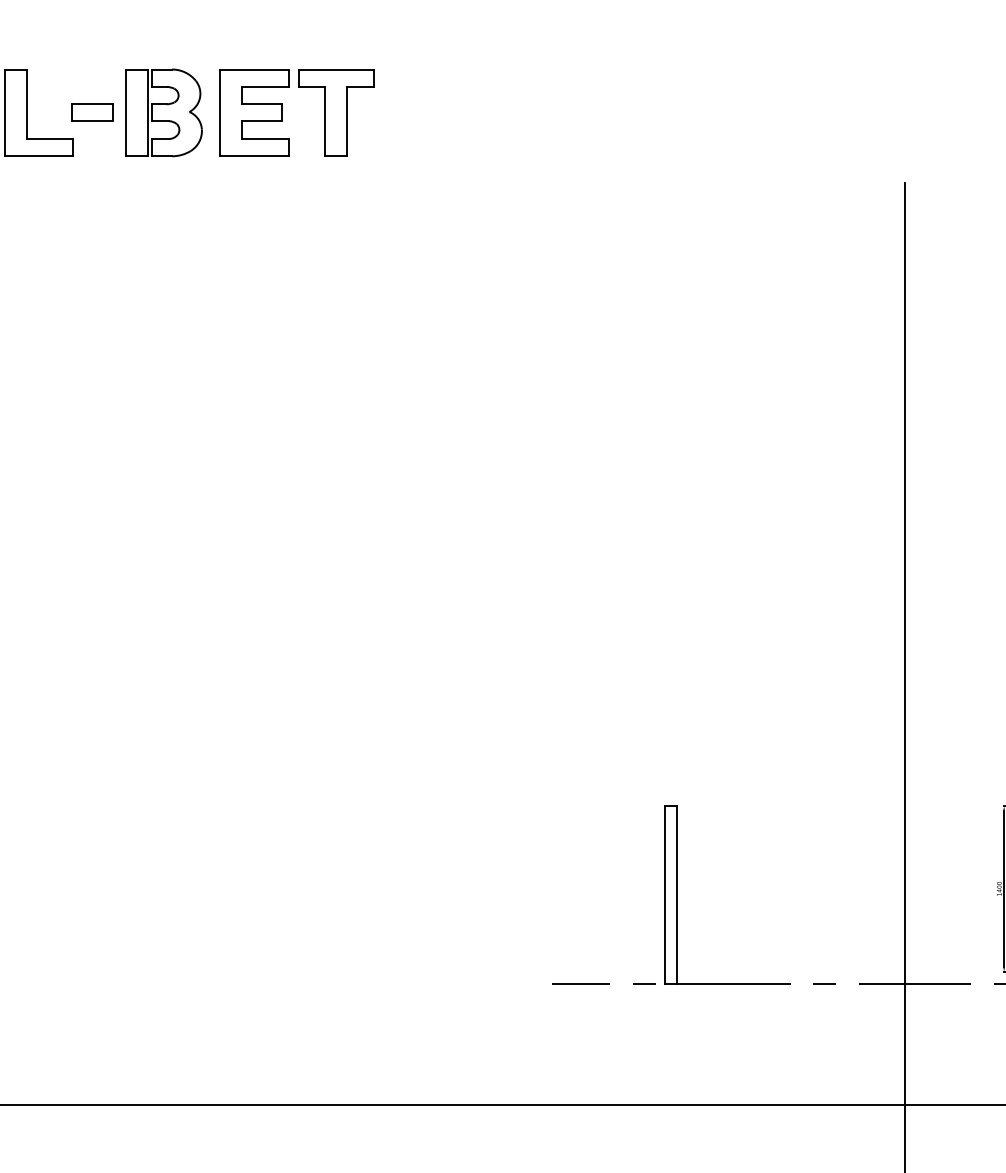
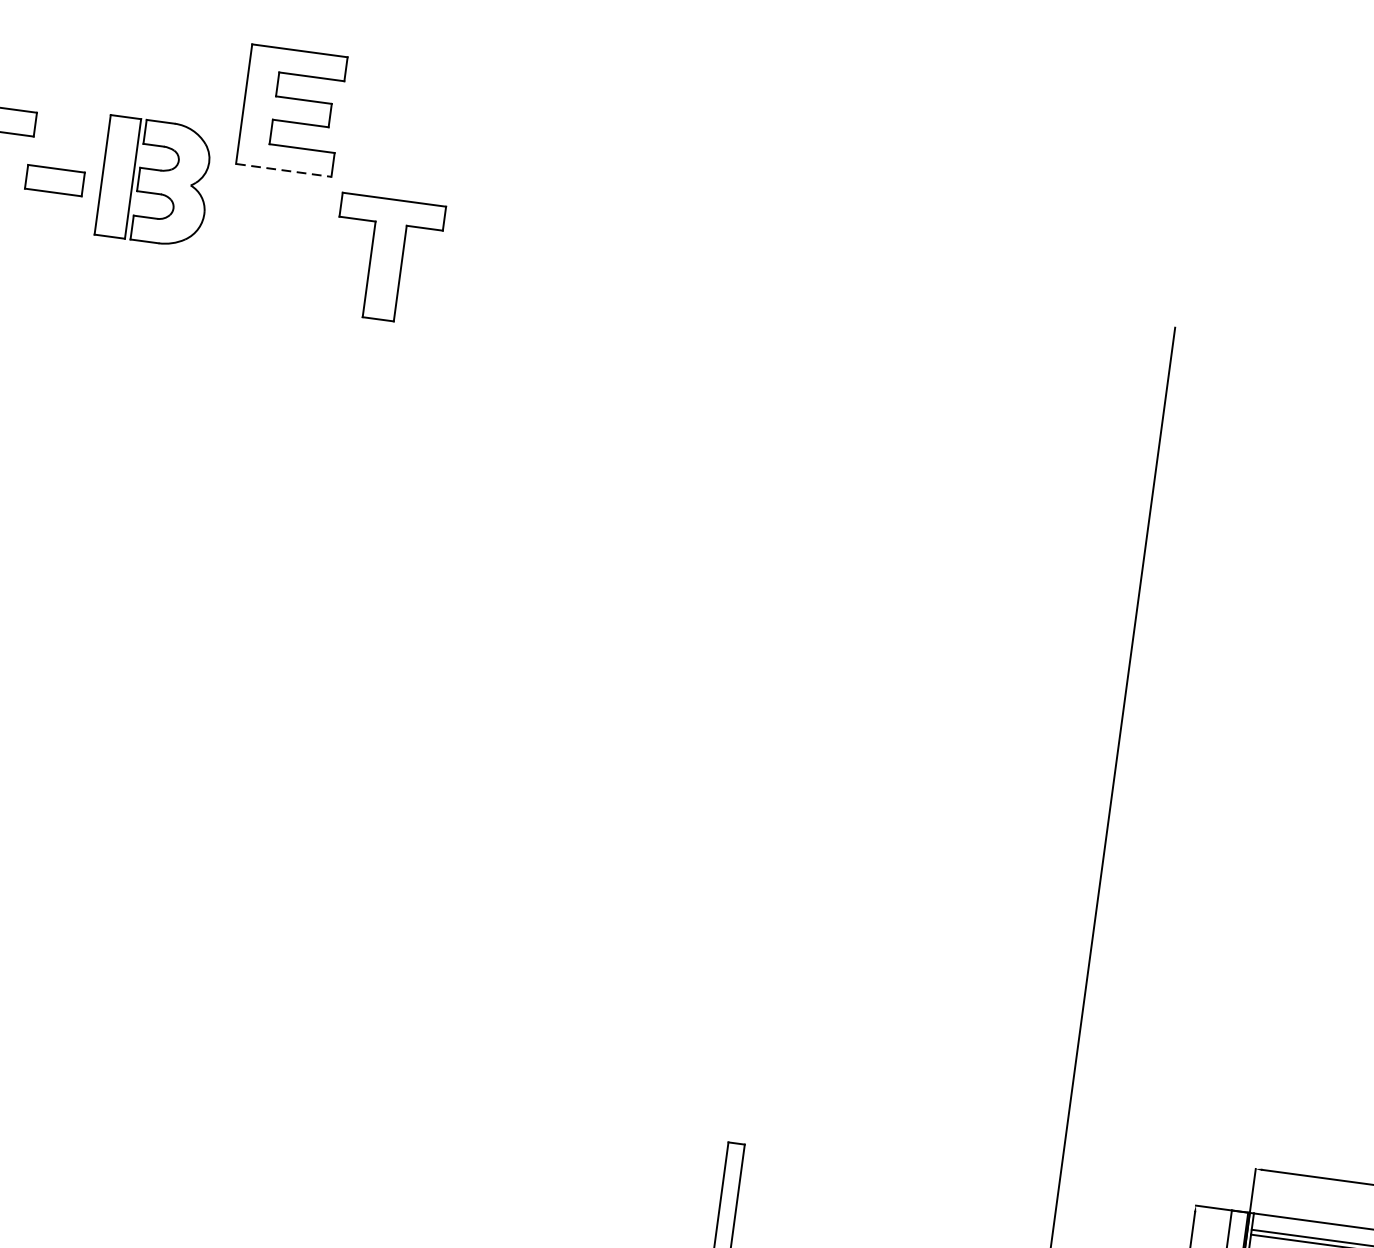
part: (92, 112) -> (55, 180), moved
part: (163, 112) -> (154, 181), moved
part: (336, 112) -> (387, 259), moved
line: (254, 156) -> (283, 170), solid -> dashed

